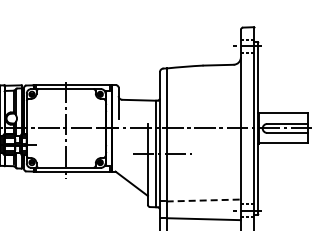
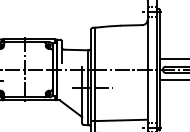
line: (204, 200) -> (122, 120), dashed -> solid

